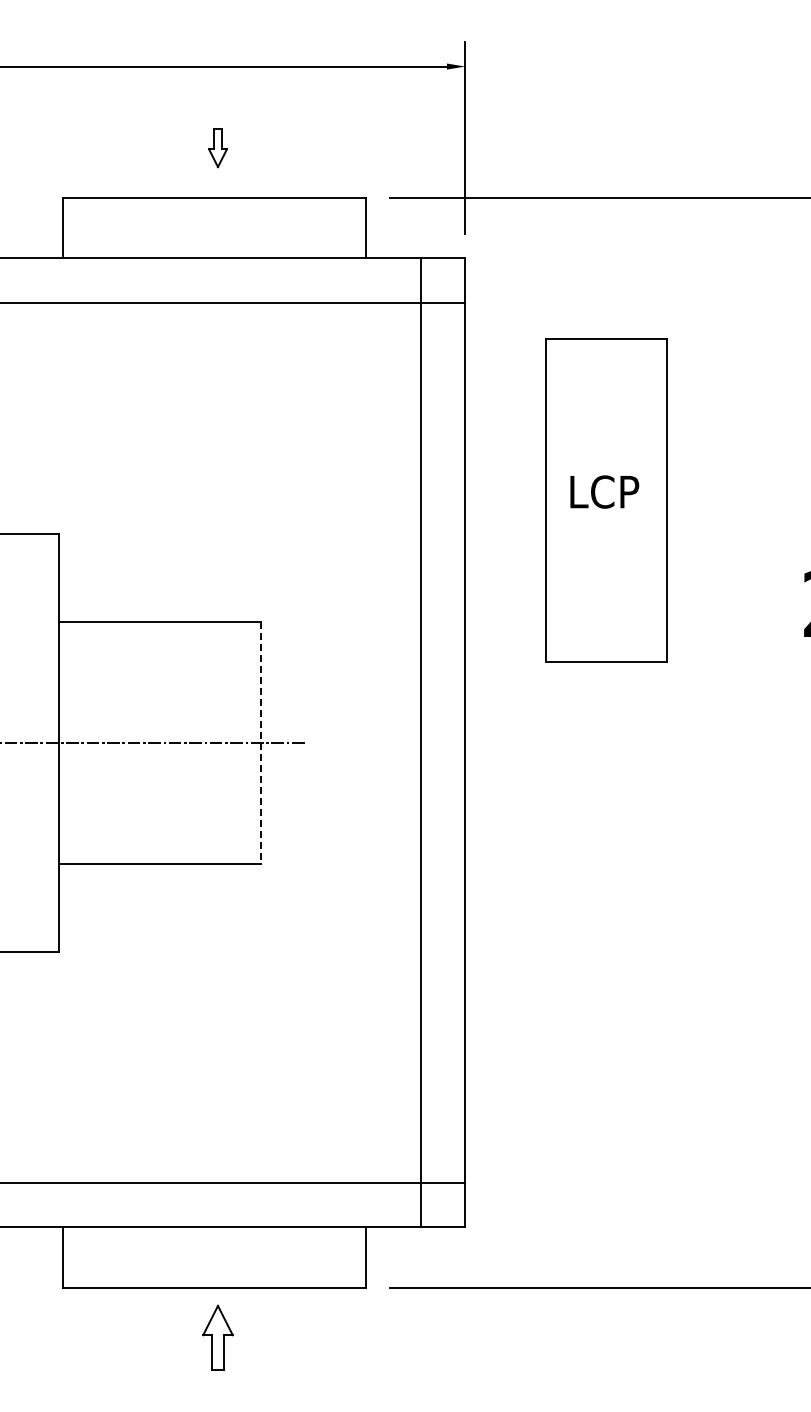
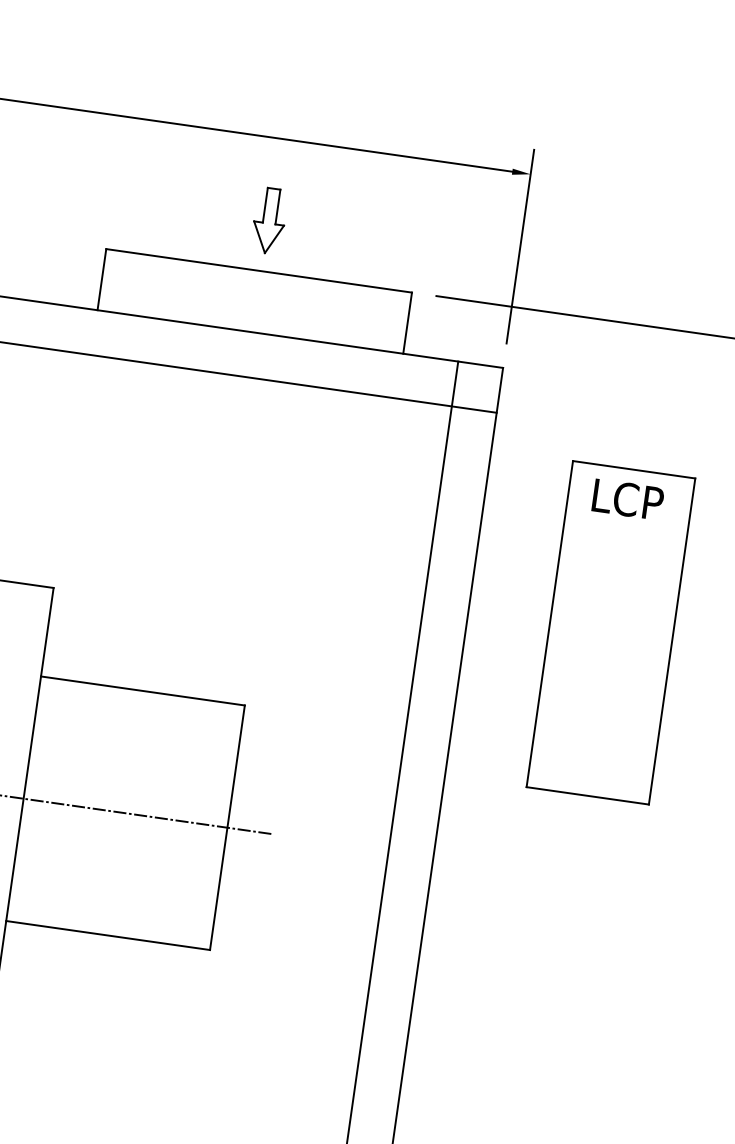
part: (217, 147) -> (269, 220), size x1.67
text: (604, 491) -> (627, 499), moved
line: (261, 743) -> (227, 828), dashed -> solid

